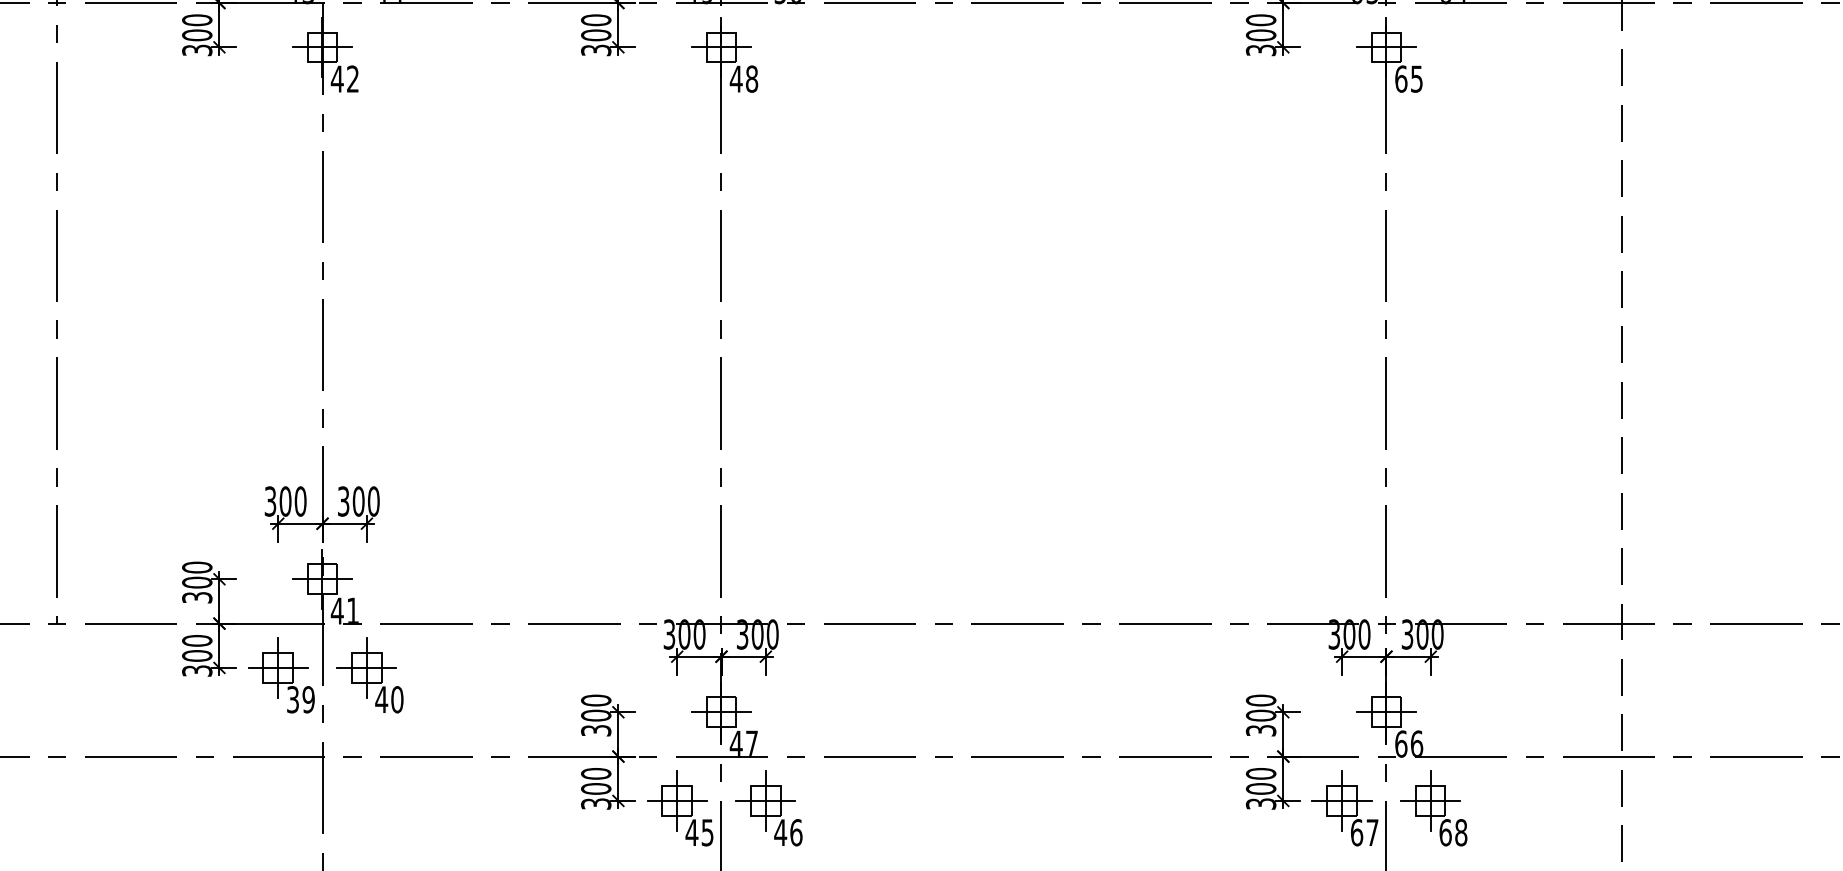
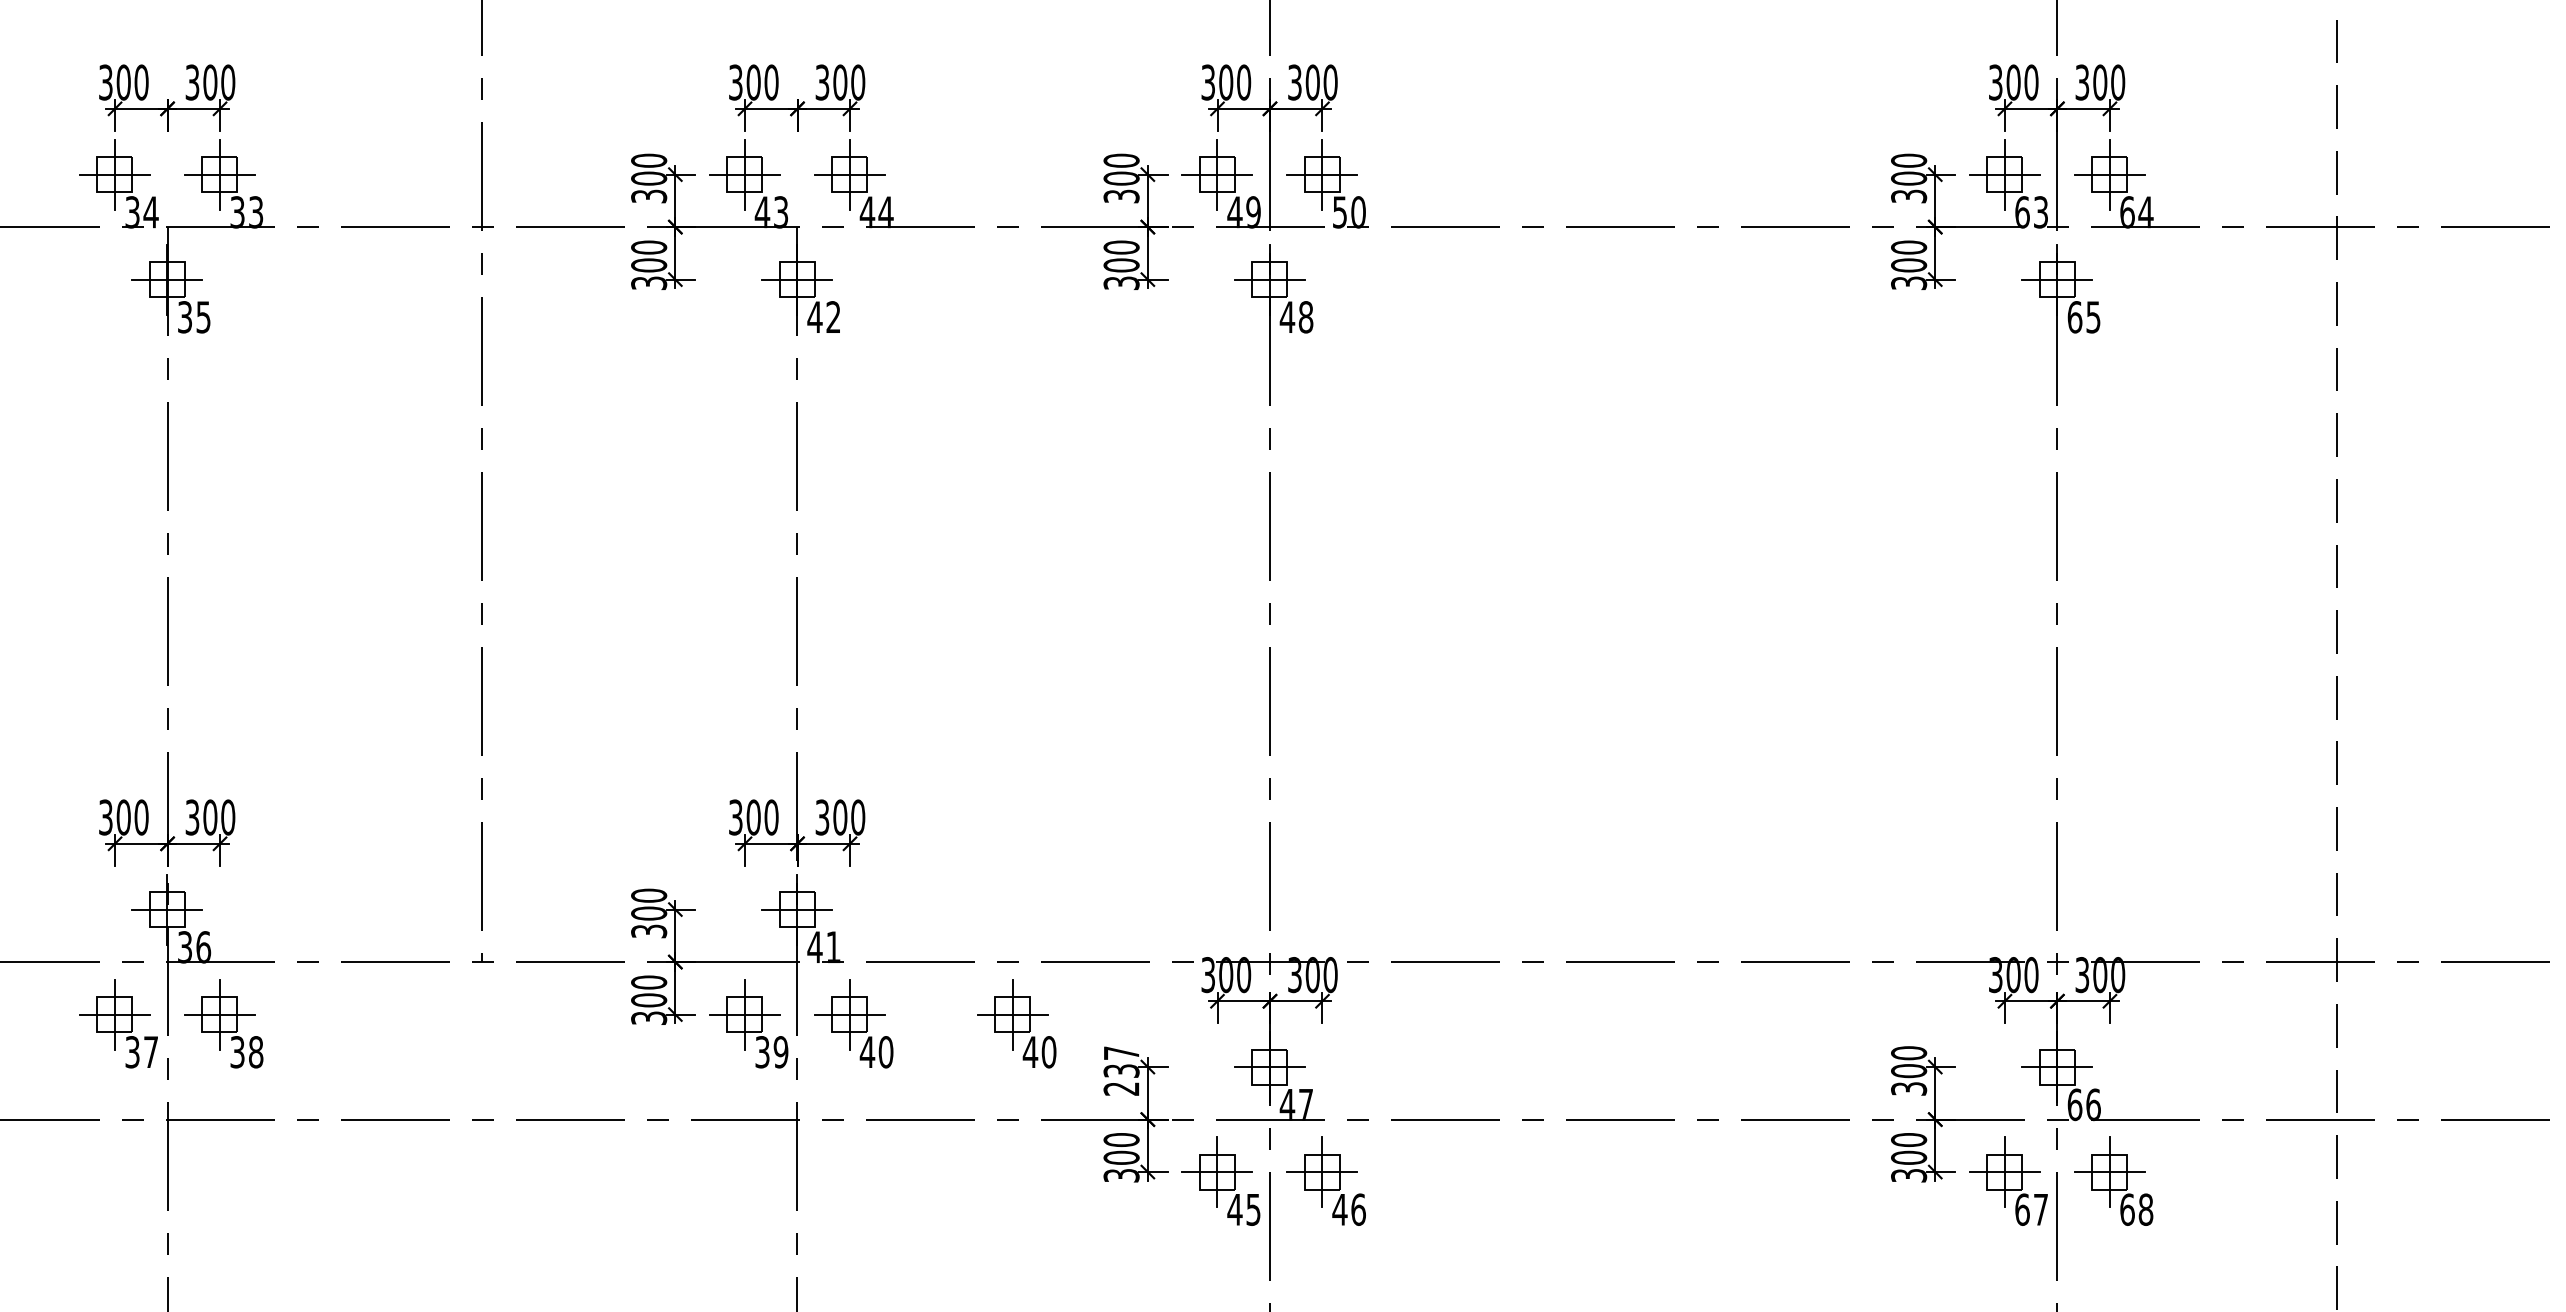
part: (507, 675) -> (1016, 1023), added
text: (596, 715) -> (1121, 1070), 300 -> 237

